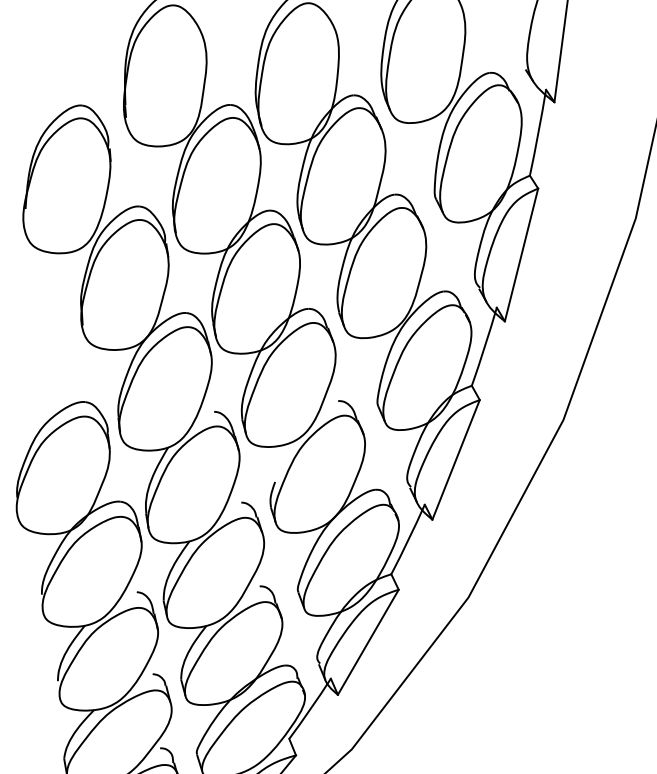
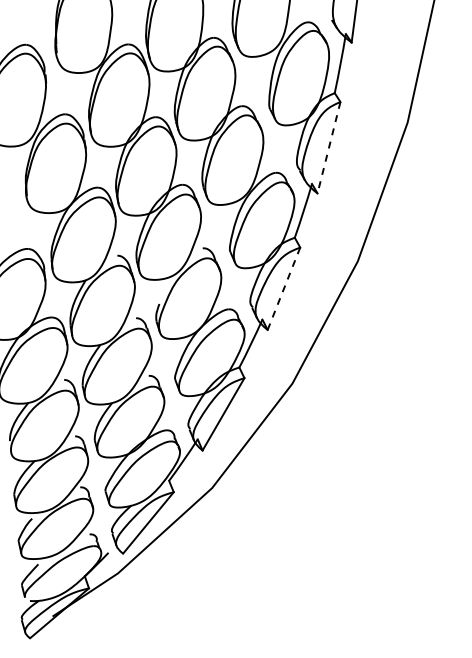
line: (520, 256) -> (328, 148), solid -> dashed
line: (455, 460) -> (283, 289), solid -> dashed

